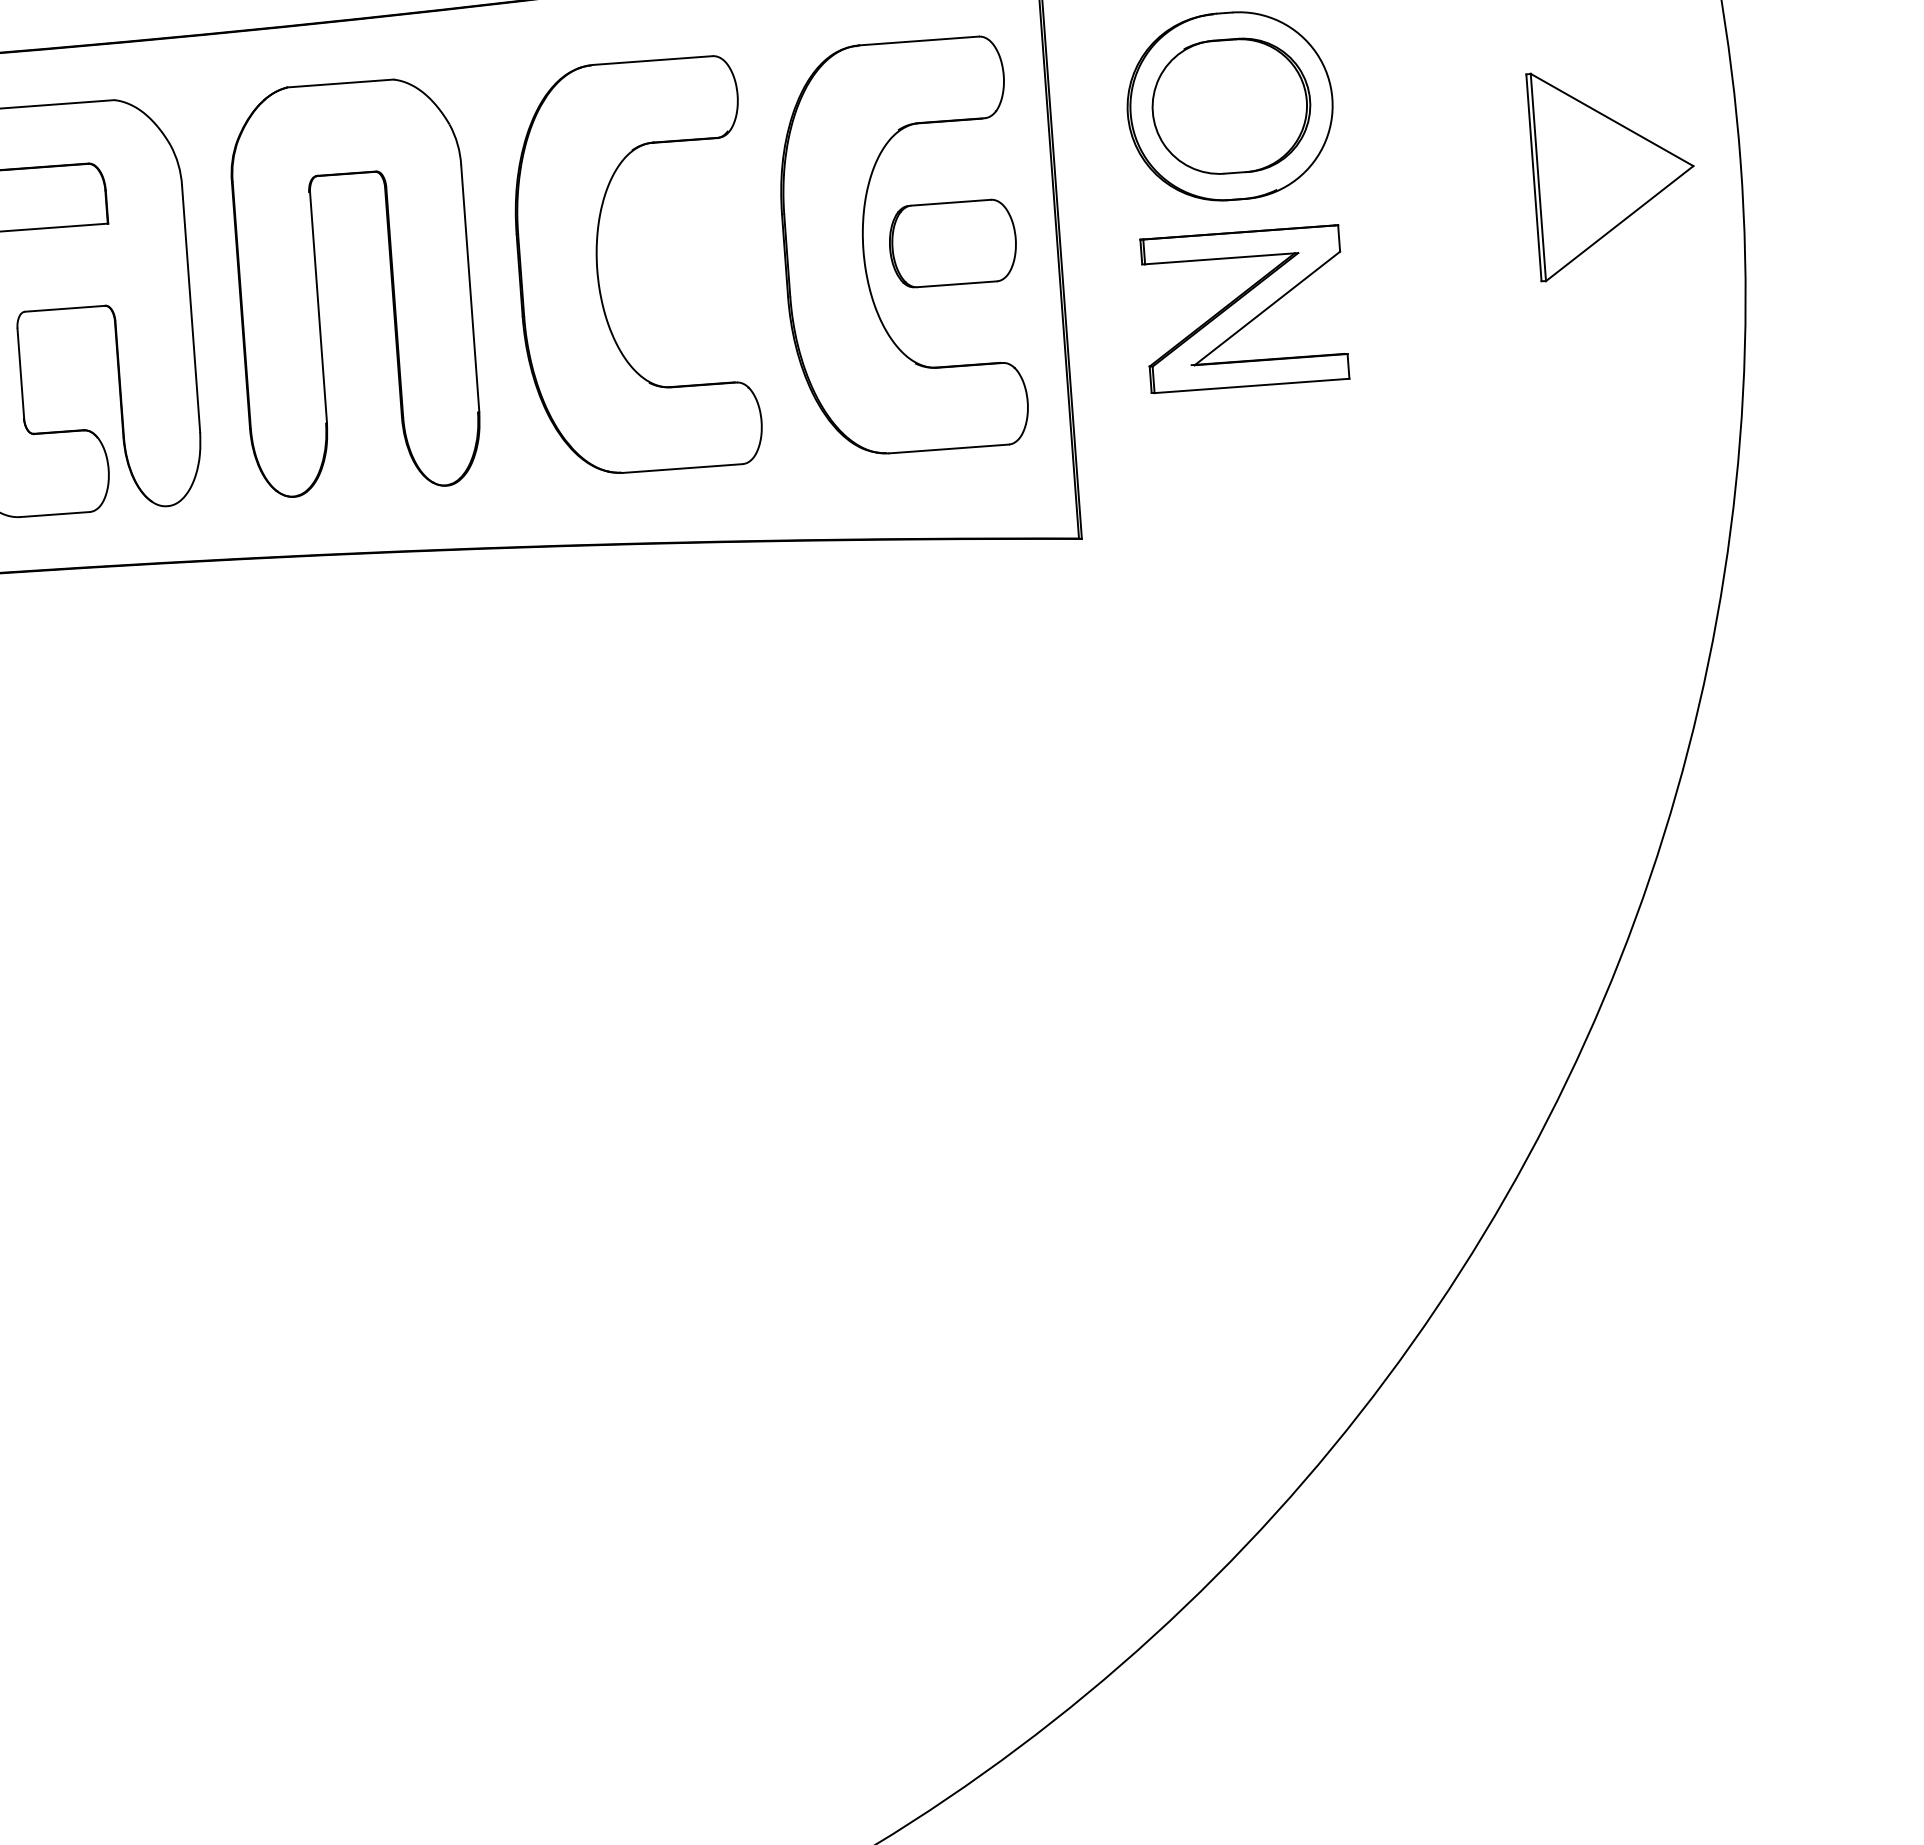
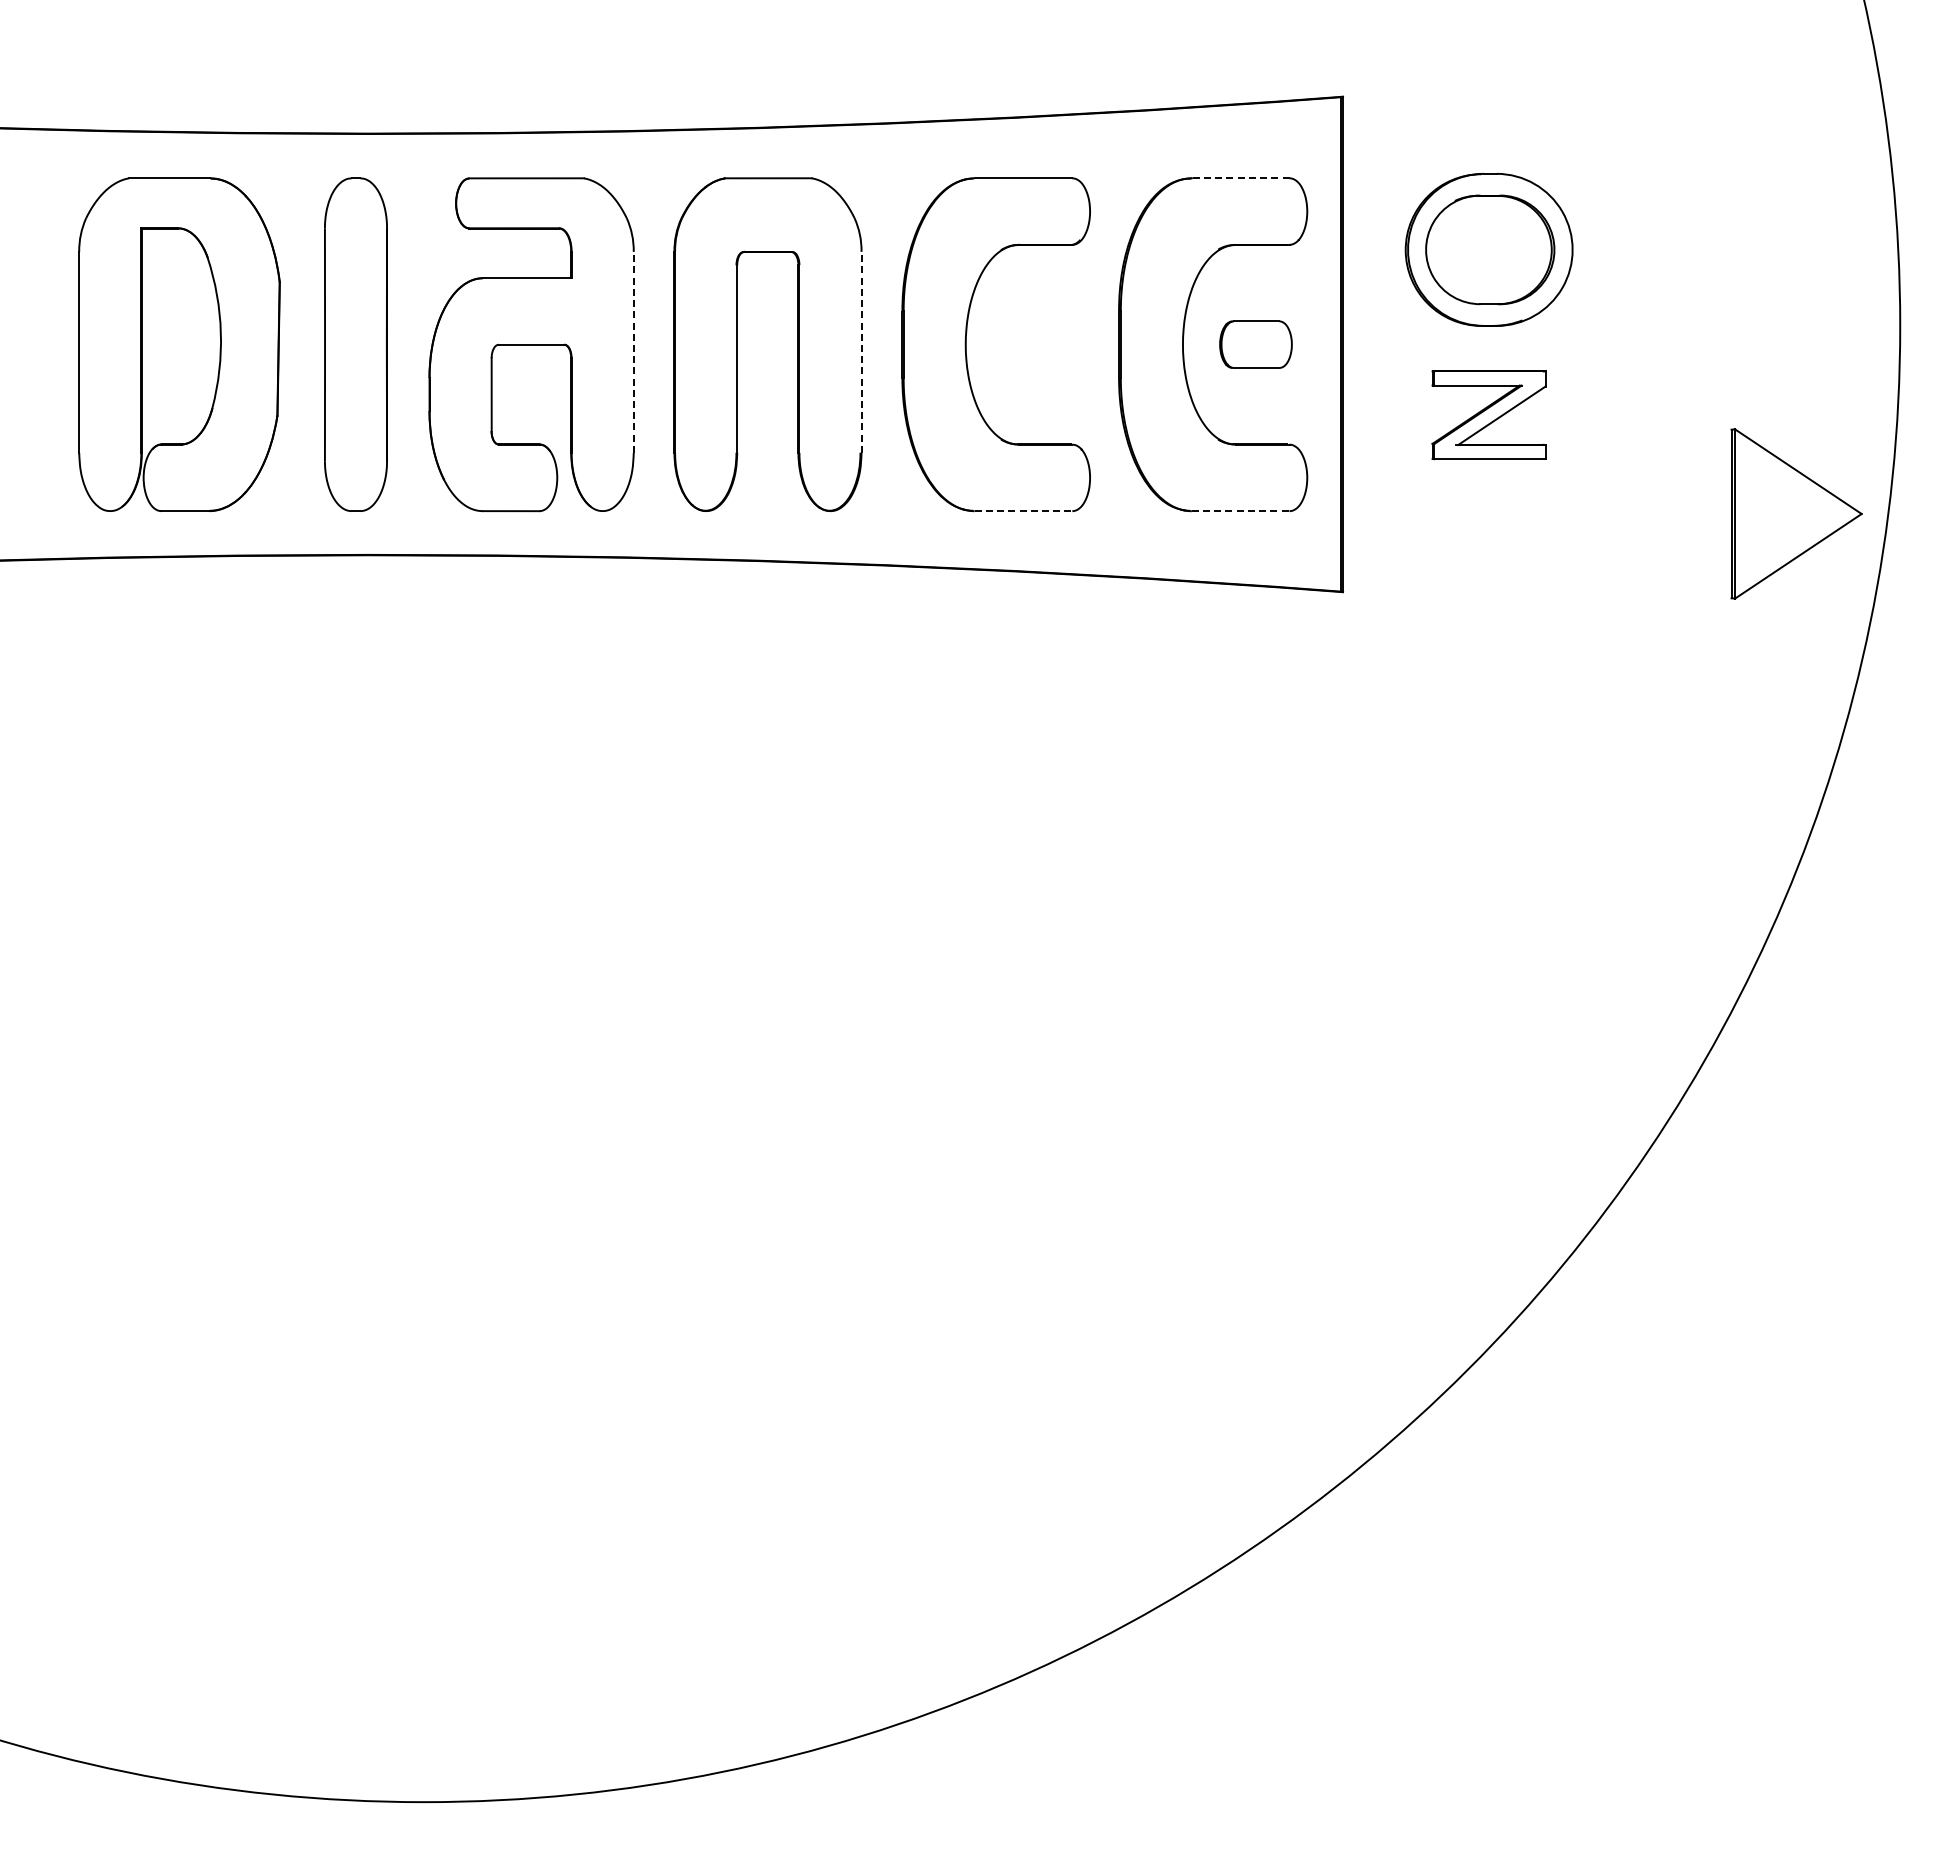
line: (918, 41) -> (1240, 178), solid -> dashed
part: (1613, 171) -> (1796, 513), moved
part: (952, 243) -> (1255, 344), size x0.7
line: (470, 288) -> (861, 352), solid -> dashed
part: (1244, 308) -> (1488, 414), size x0.7
line: (190, 309) -> (633, 352), solid -> dashed
line: (948, 449) -> (1240, 511), solid -> dashed
line: (683, 468) -> (1023, 511), solid -> dashed

